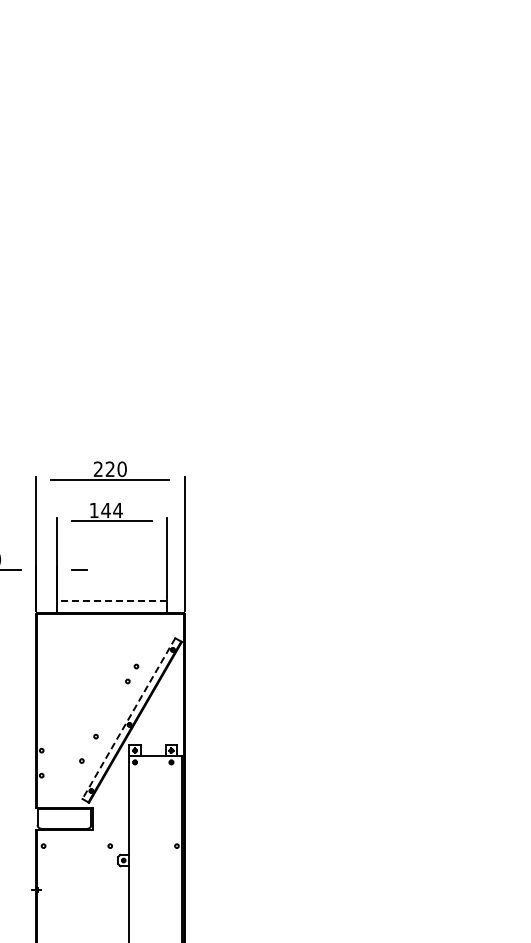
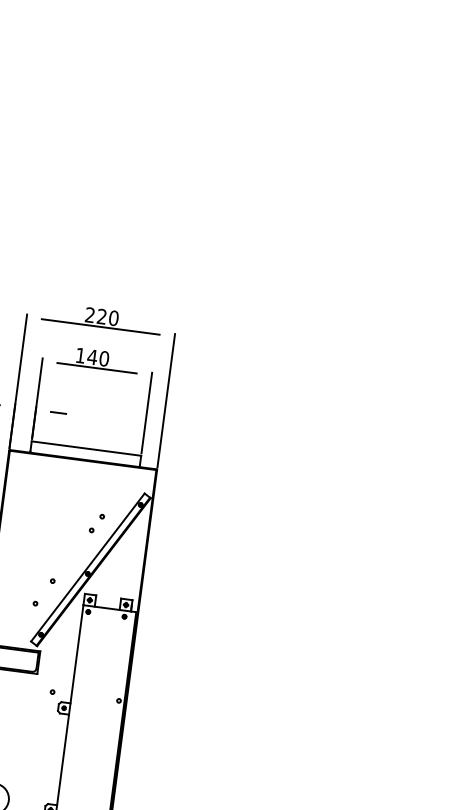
text: (117, 510) -> (103, 358), 144 -> 140
line: (112, 601) -> (86, 448), dashed -> solid
line: (128, 718) -> (87, 567), dashed -> solid

